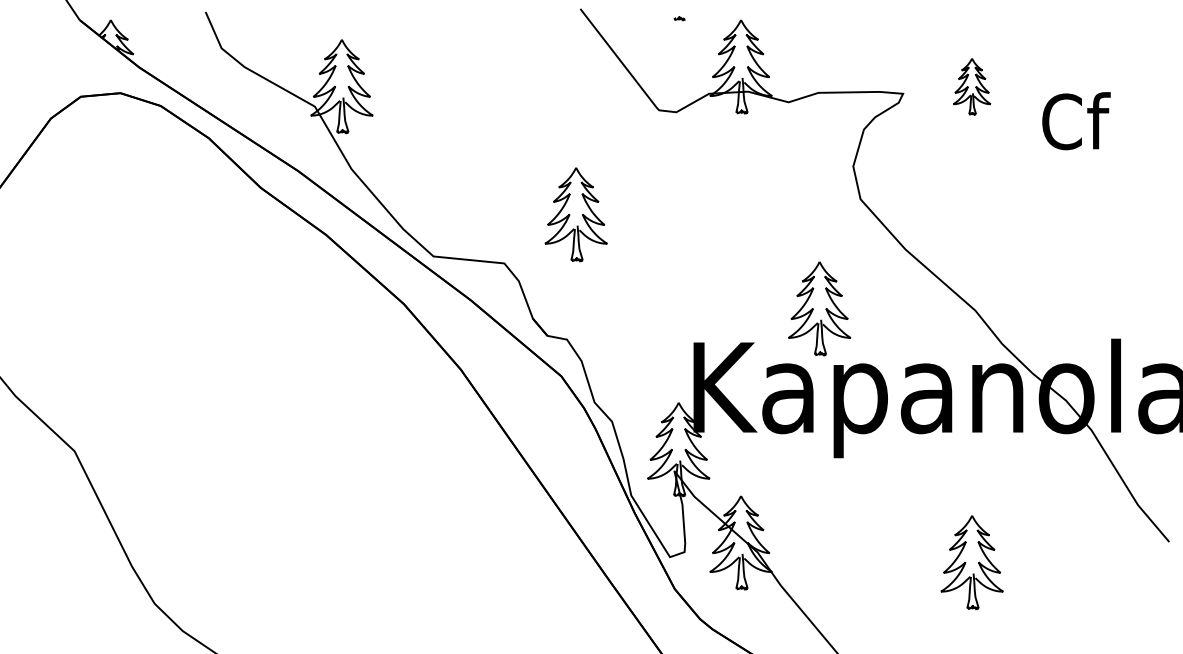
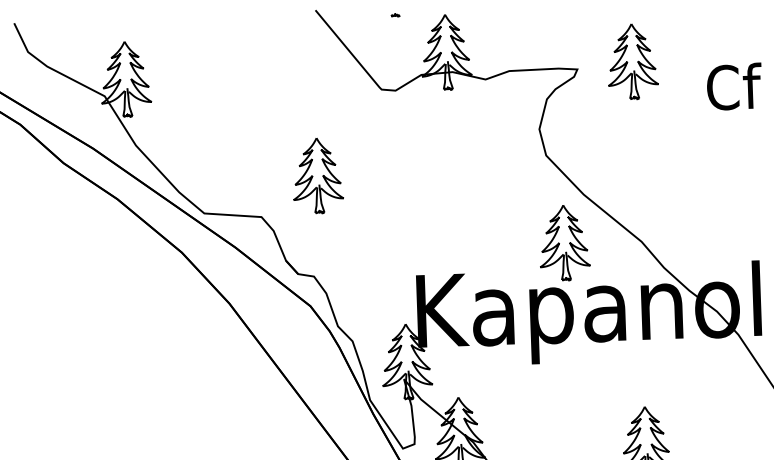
part: (971, 86) -> (632, 61), size x1.67
text: (1076, 121) -> (734, 87), moved
part: (819, 308) -> (564, 242), moved

